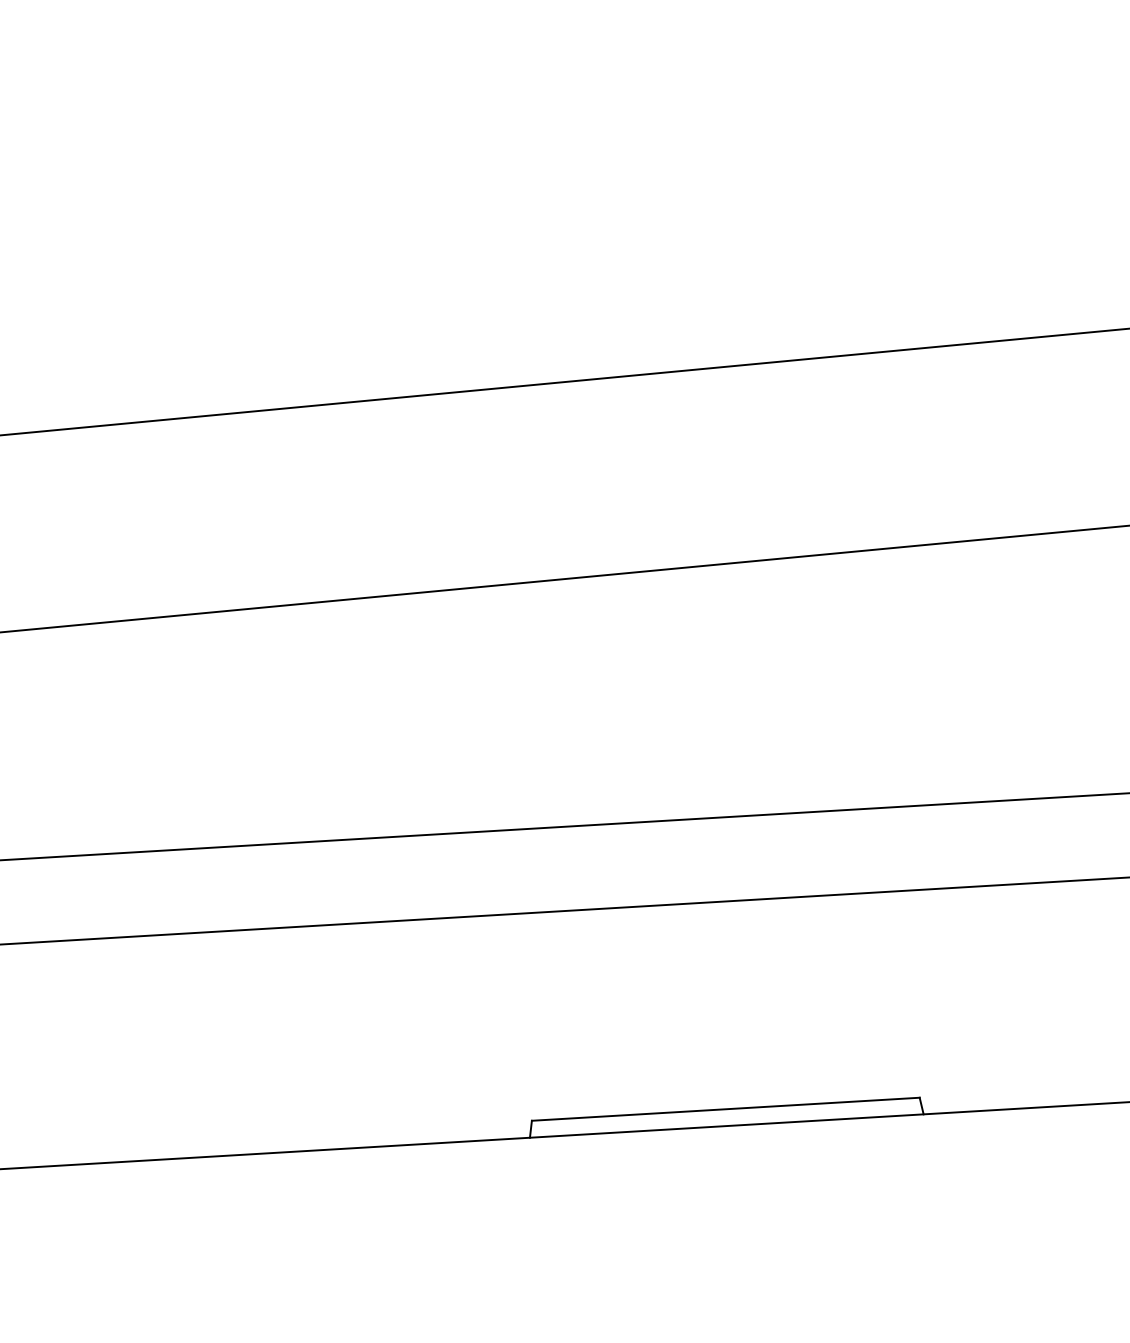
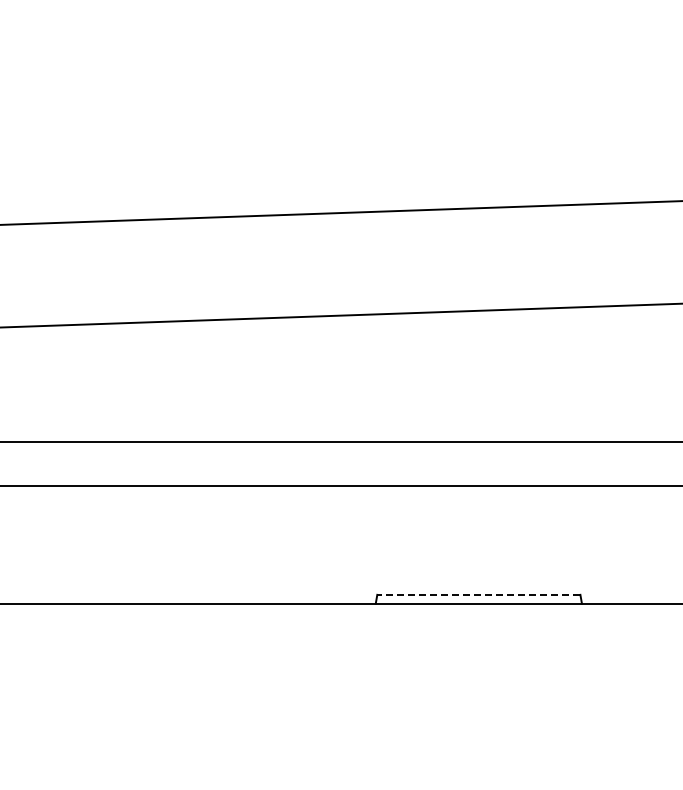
line: (725, 1108) -> (478, 594), solid -> dashed

